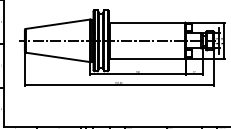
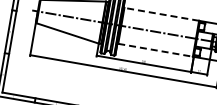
line: (147, 22) -> (161, 14), solid -> dashed
line: (147, 59) -> (155, 50), solid -> dashed

